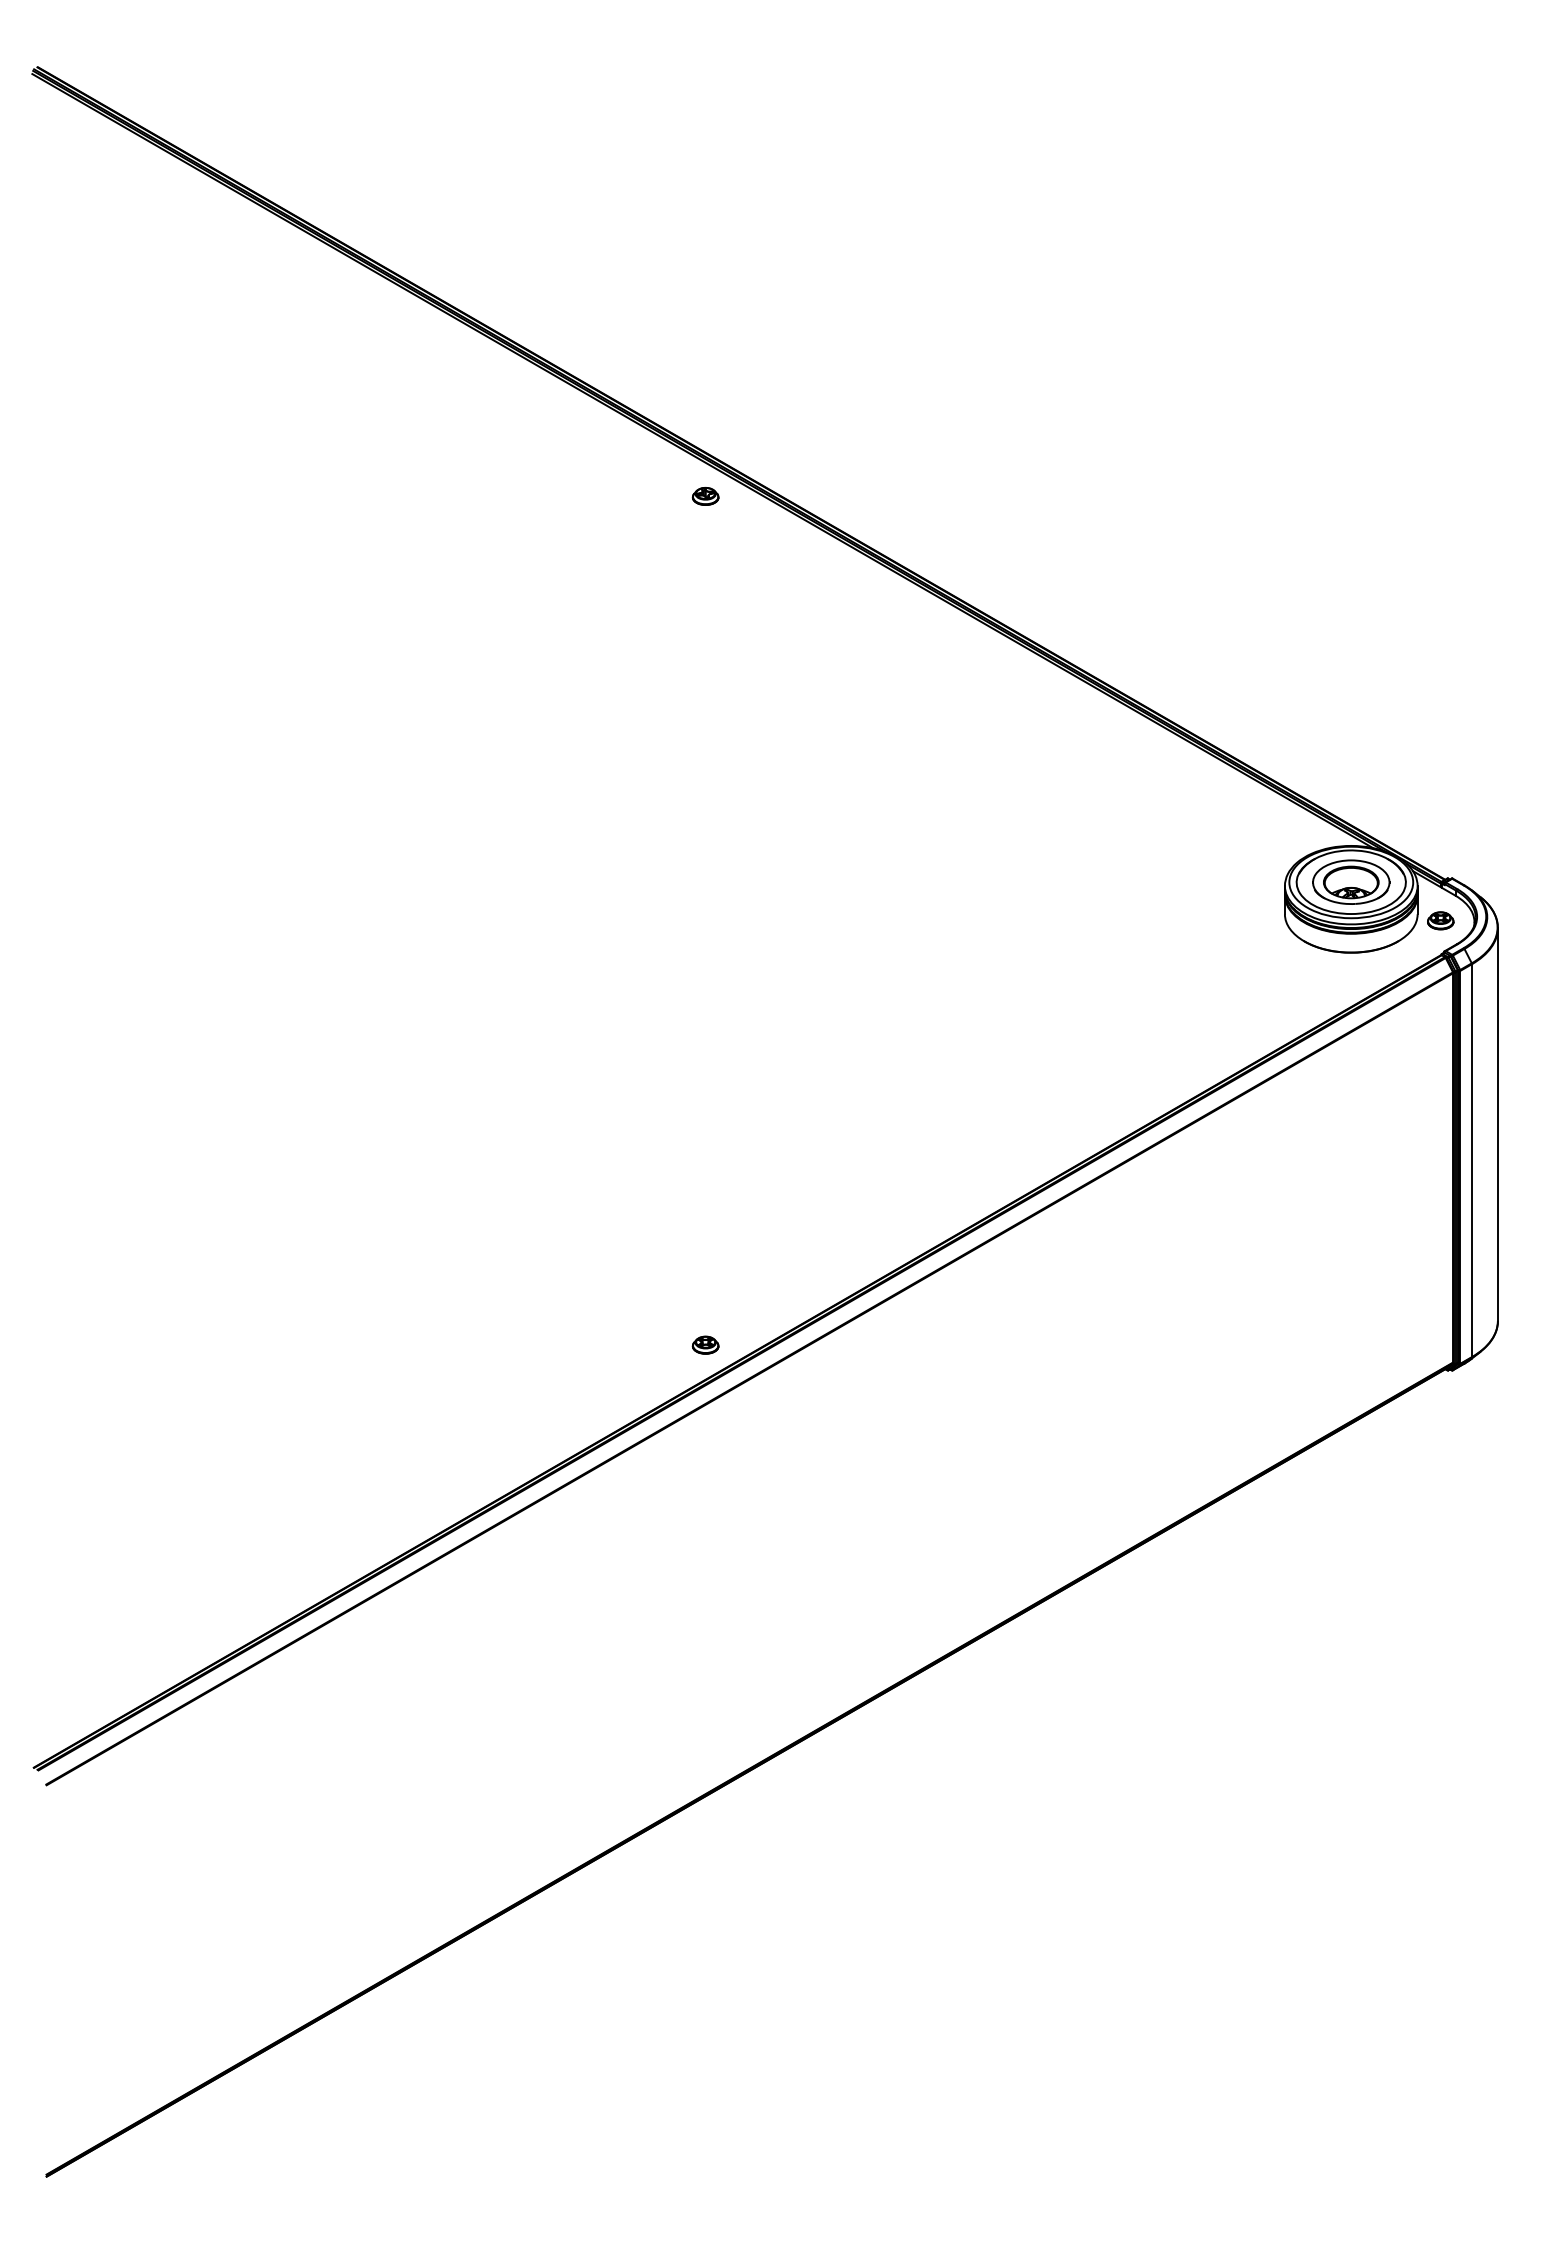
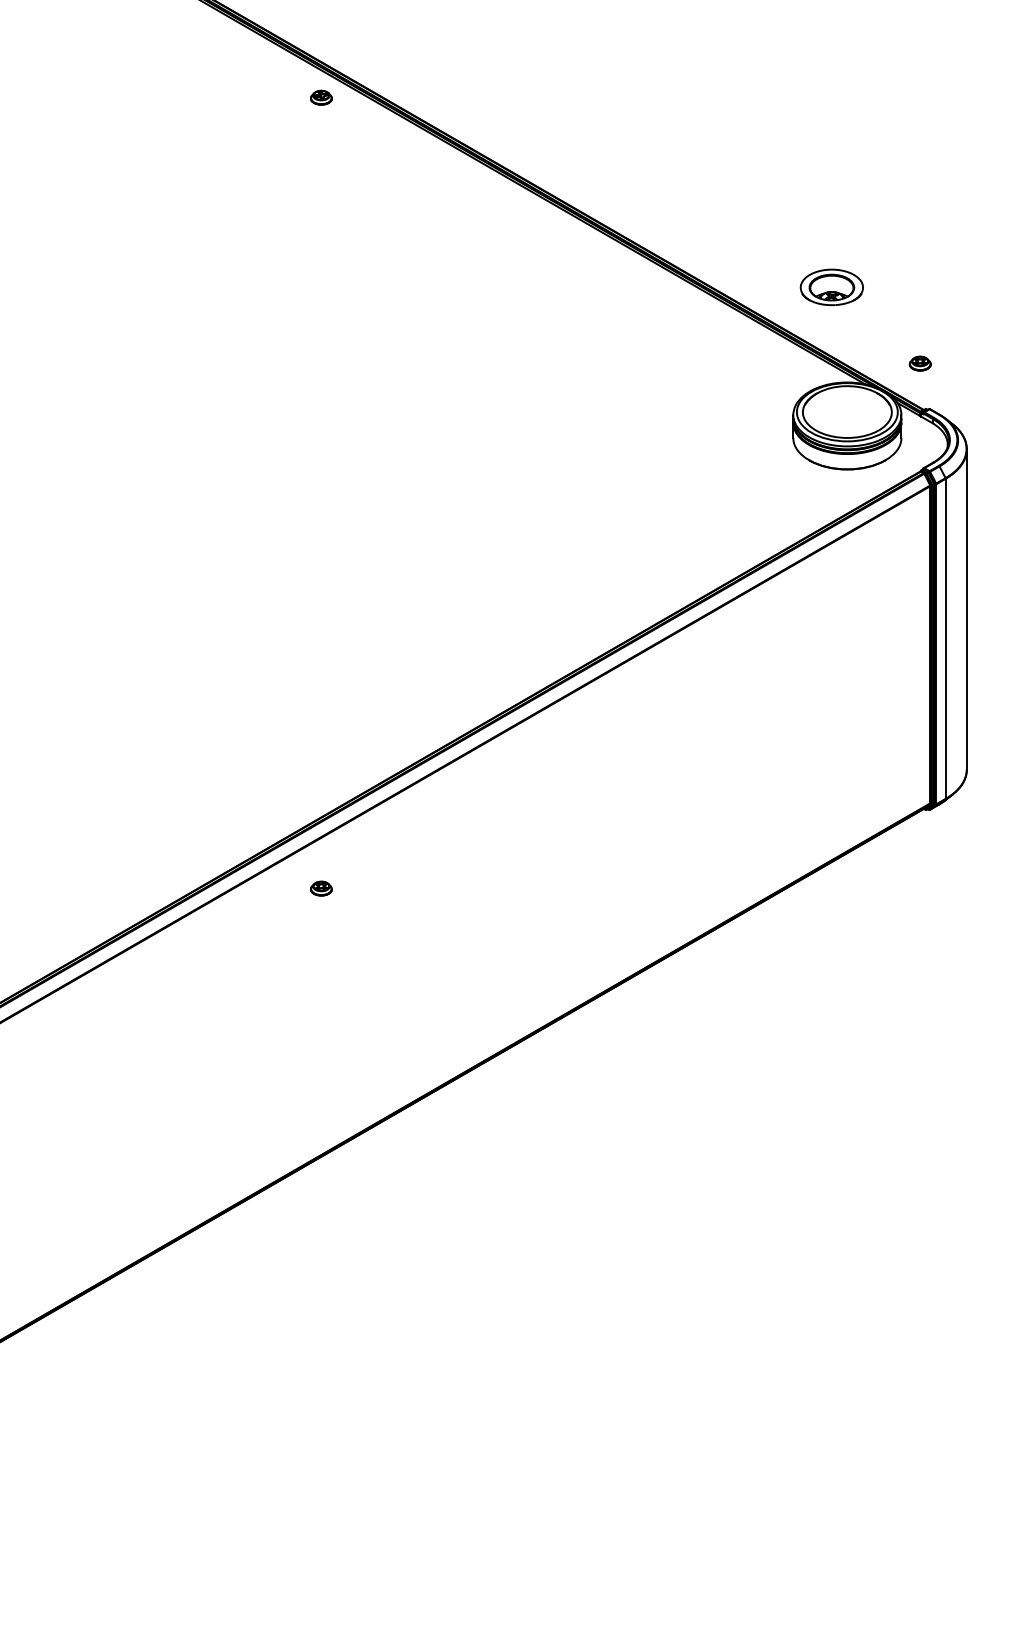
part: (1351, 881) -> (832, 286), moved
part: (1440, 920) -> (920, 363), moved
part: (705, 1344) -> (321, 888), moved

